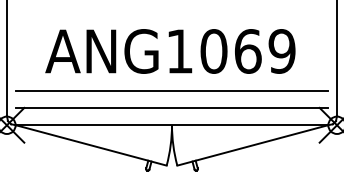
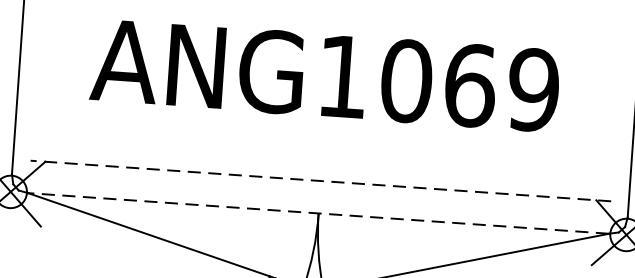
line: (171, 90) -> (322, 148), removed
line: (171, 107) -> (320, 180), solid -> dashed
line: (171, 125) -> (317, 213), solid -> dashed

